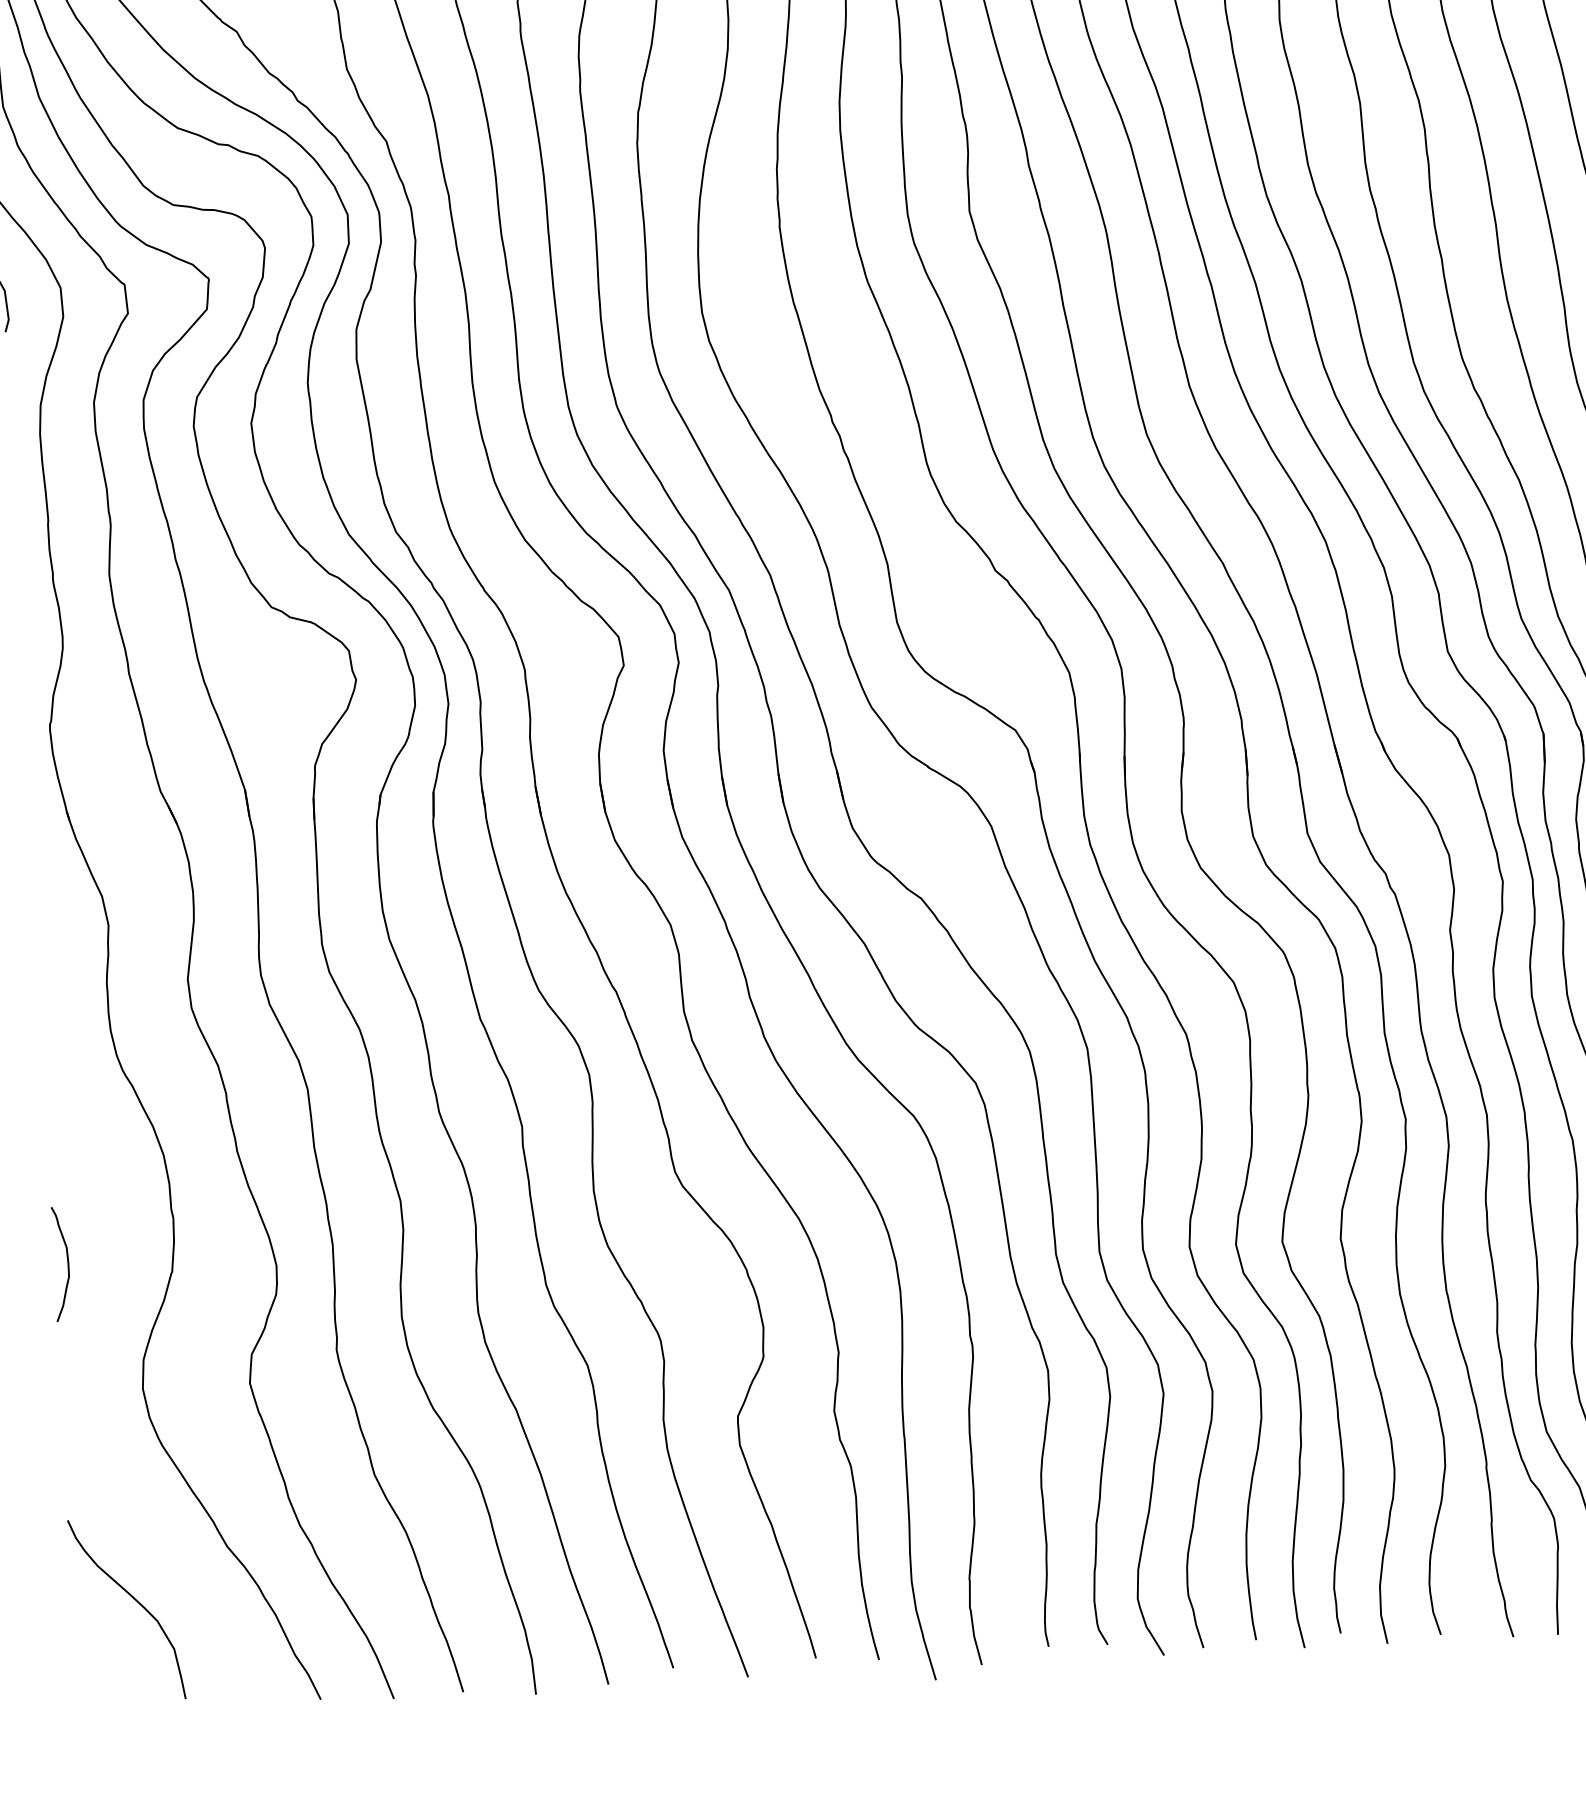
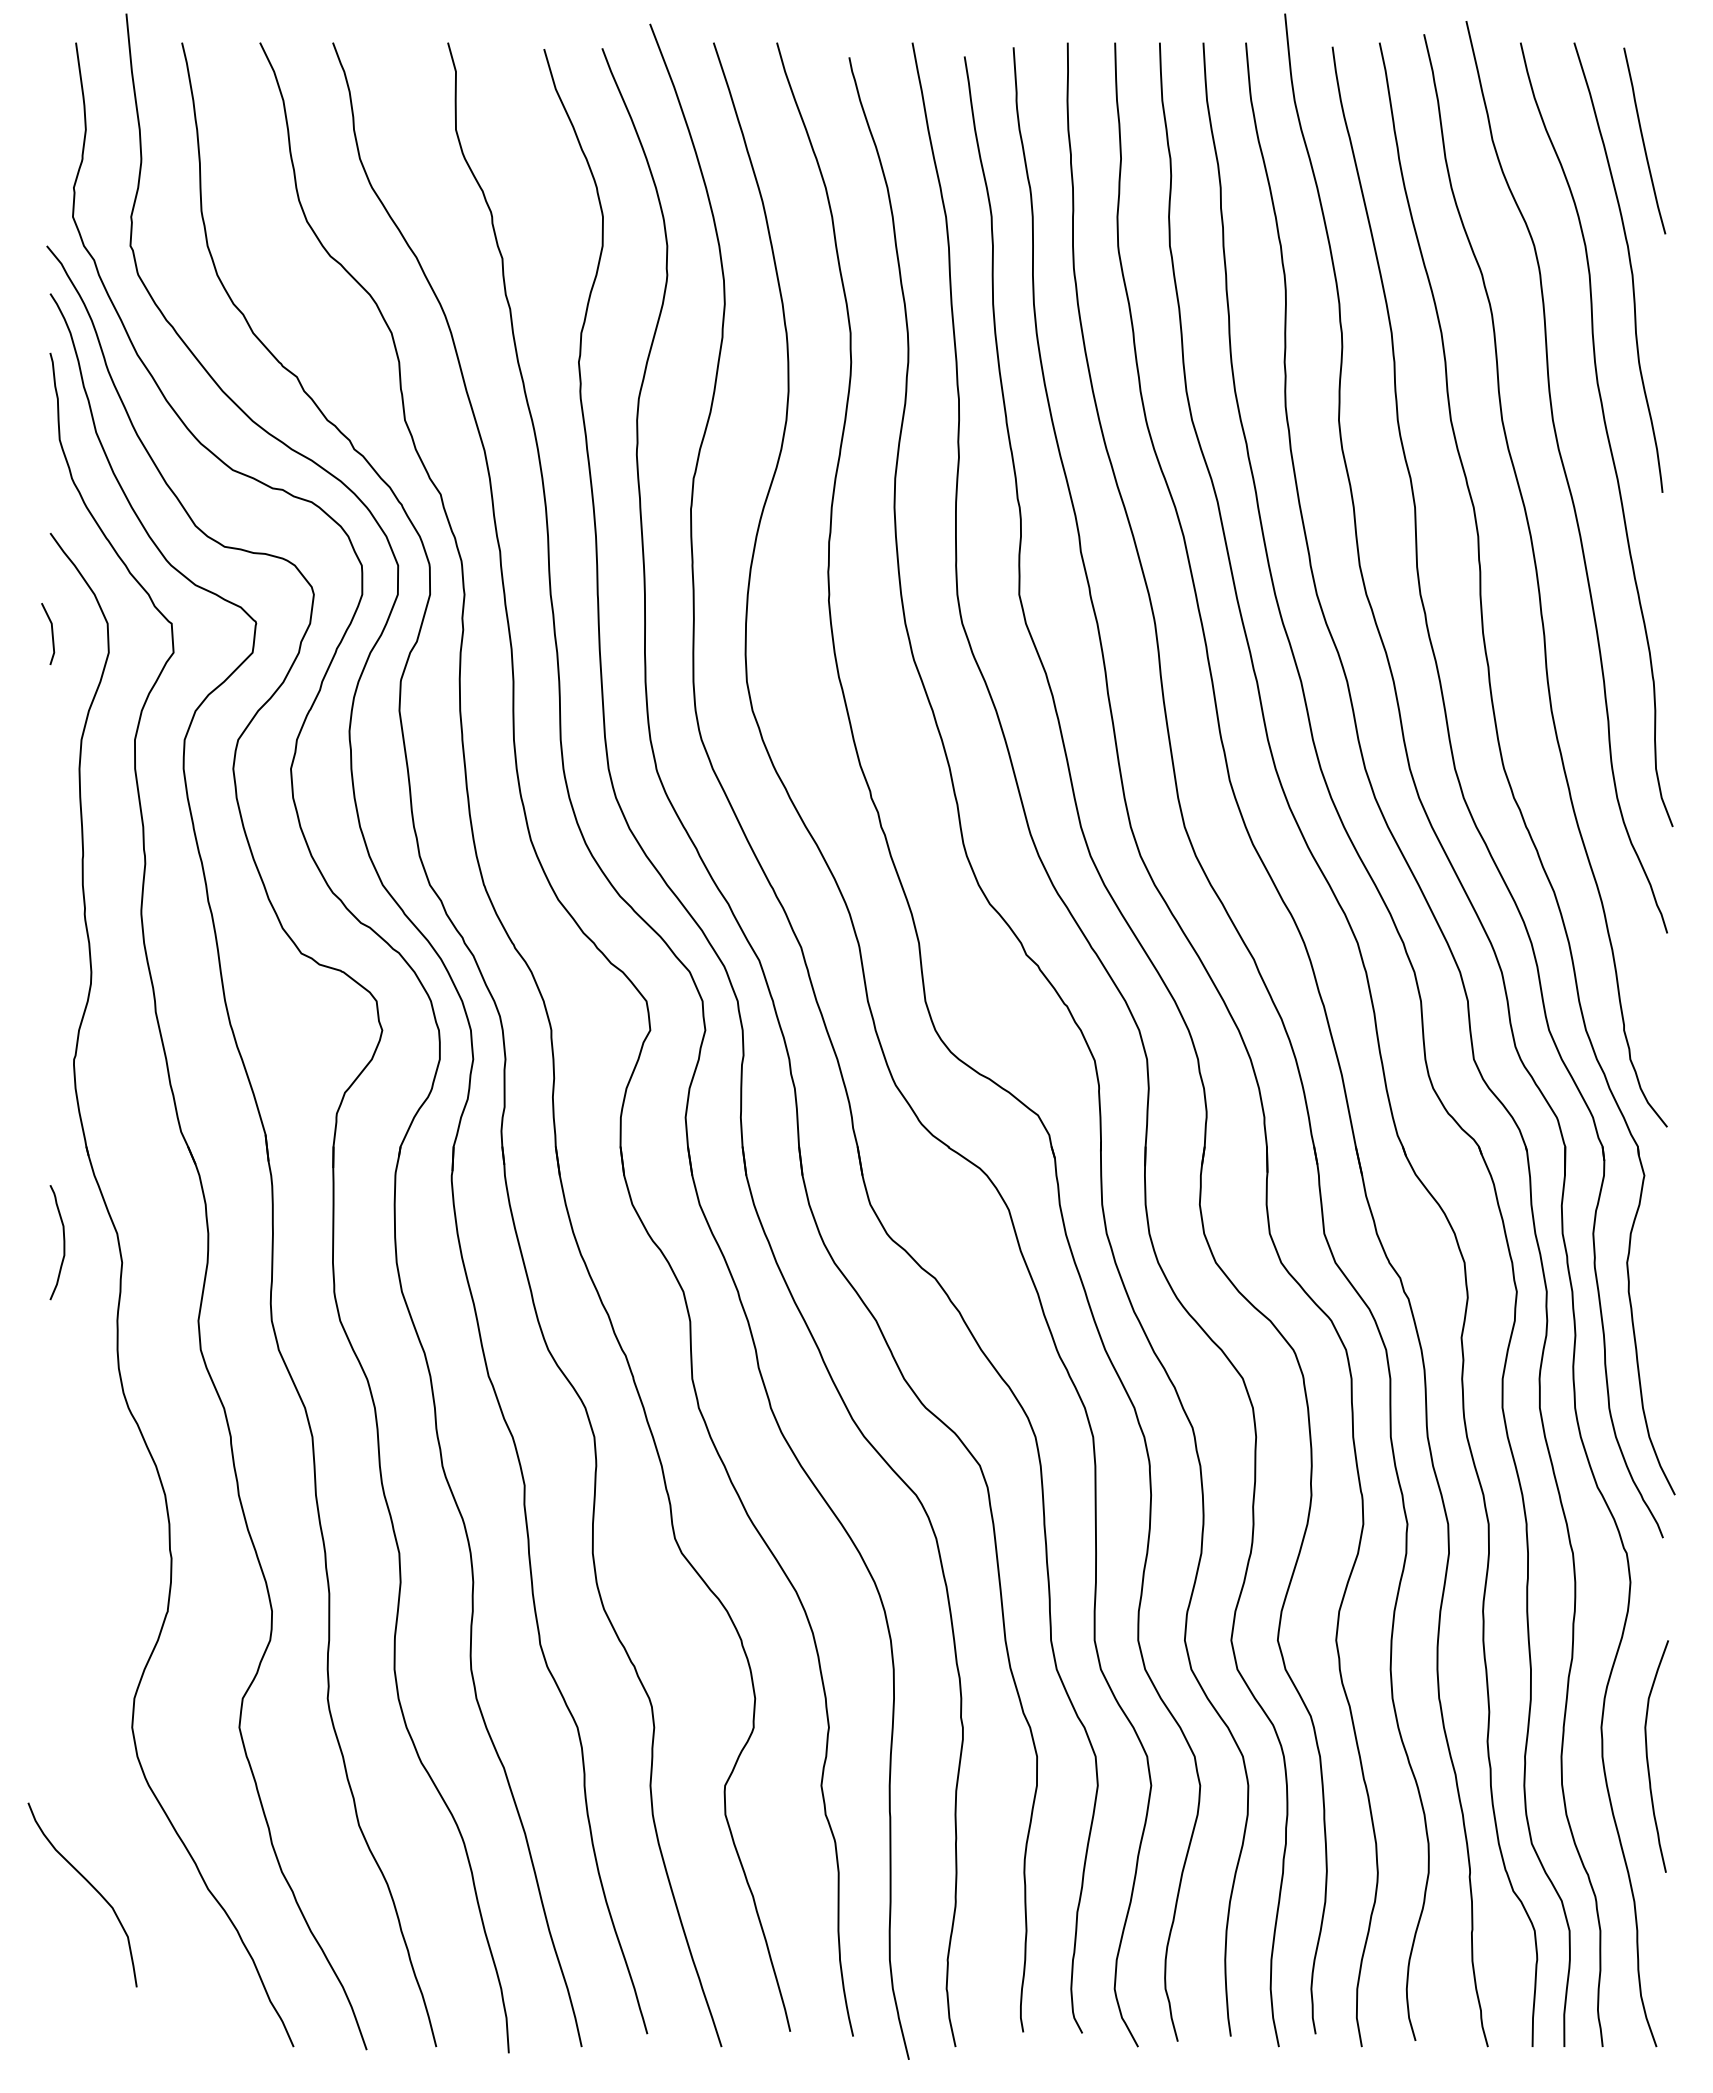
curve: (67, 1263) -> (63, 1242), moved
curve: (134, 1599) -> (90, 1885), moved

